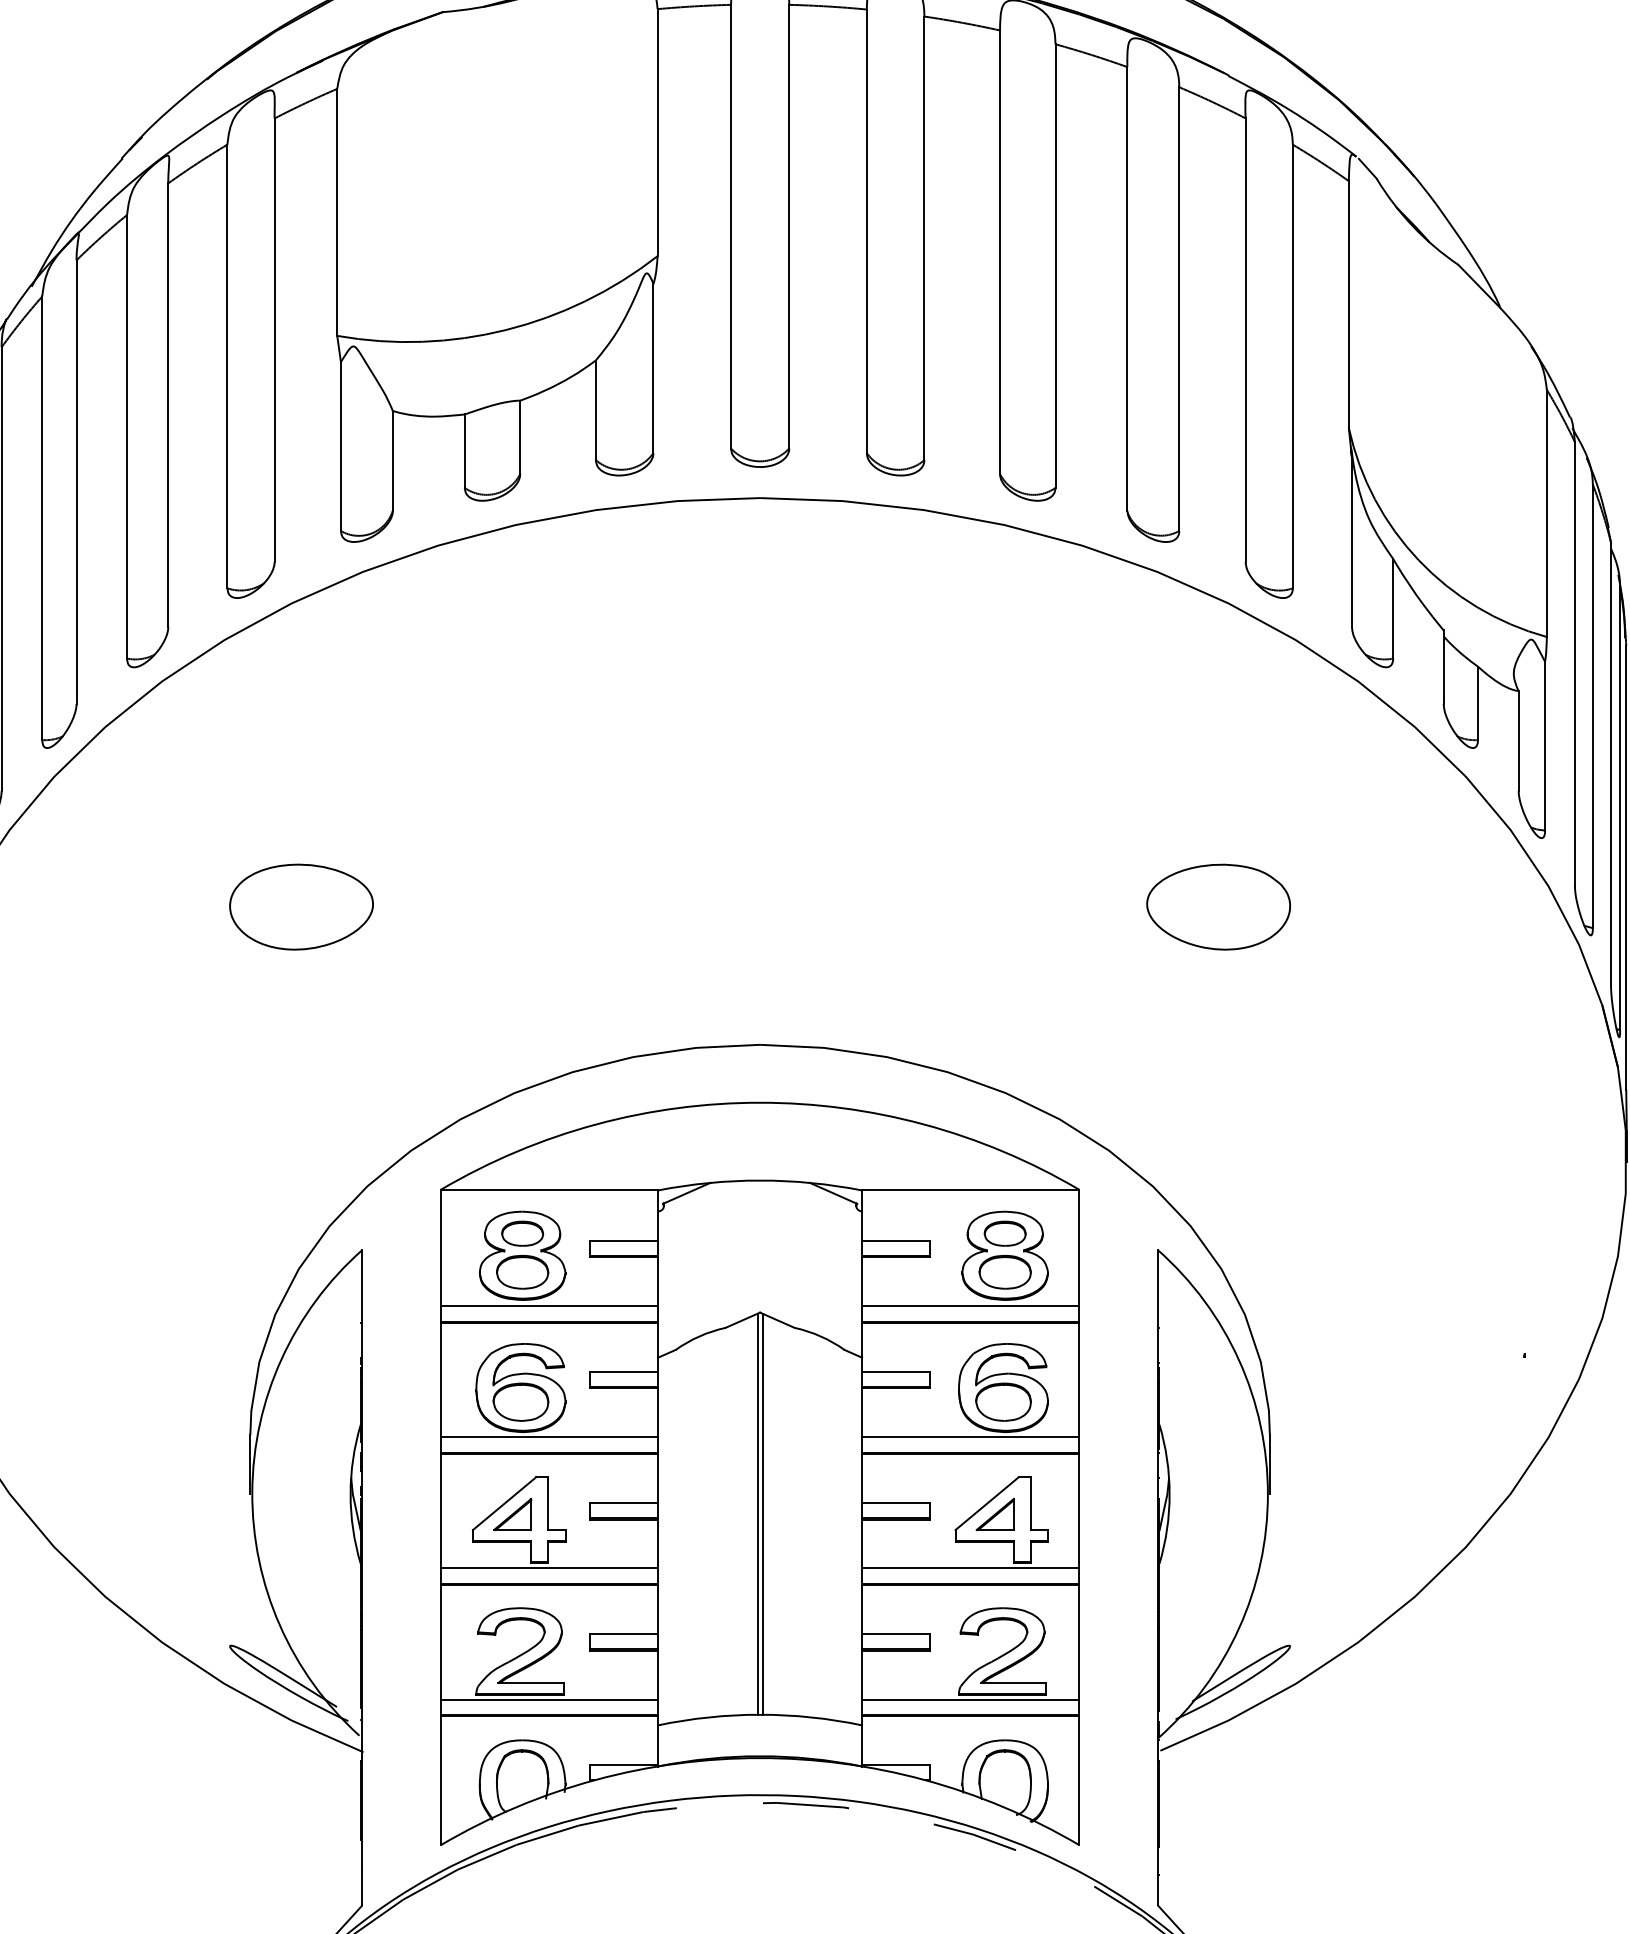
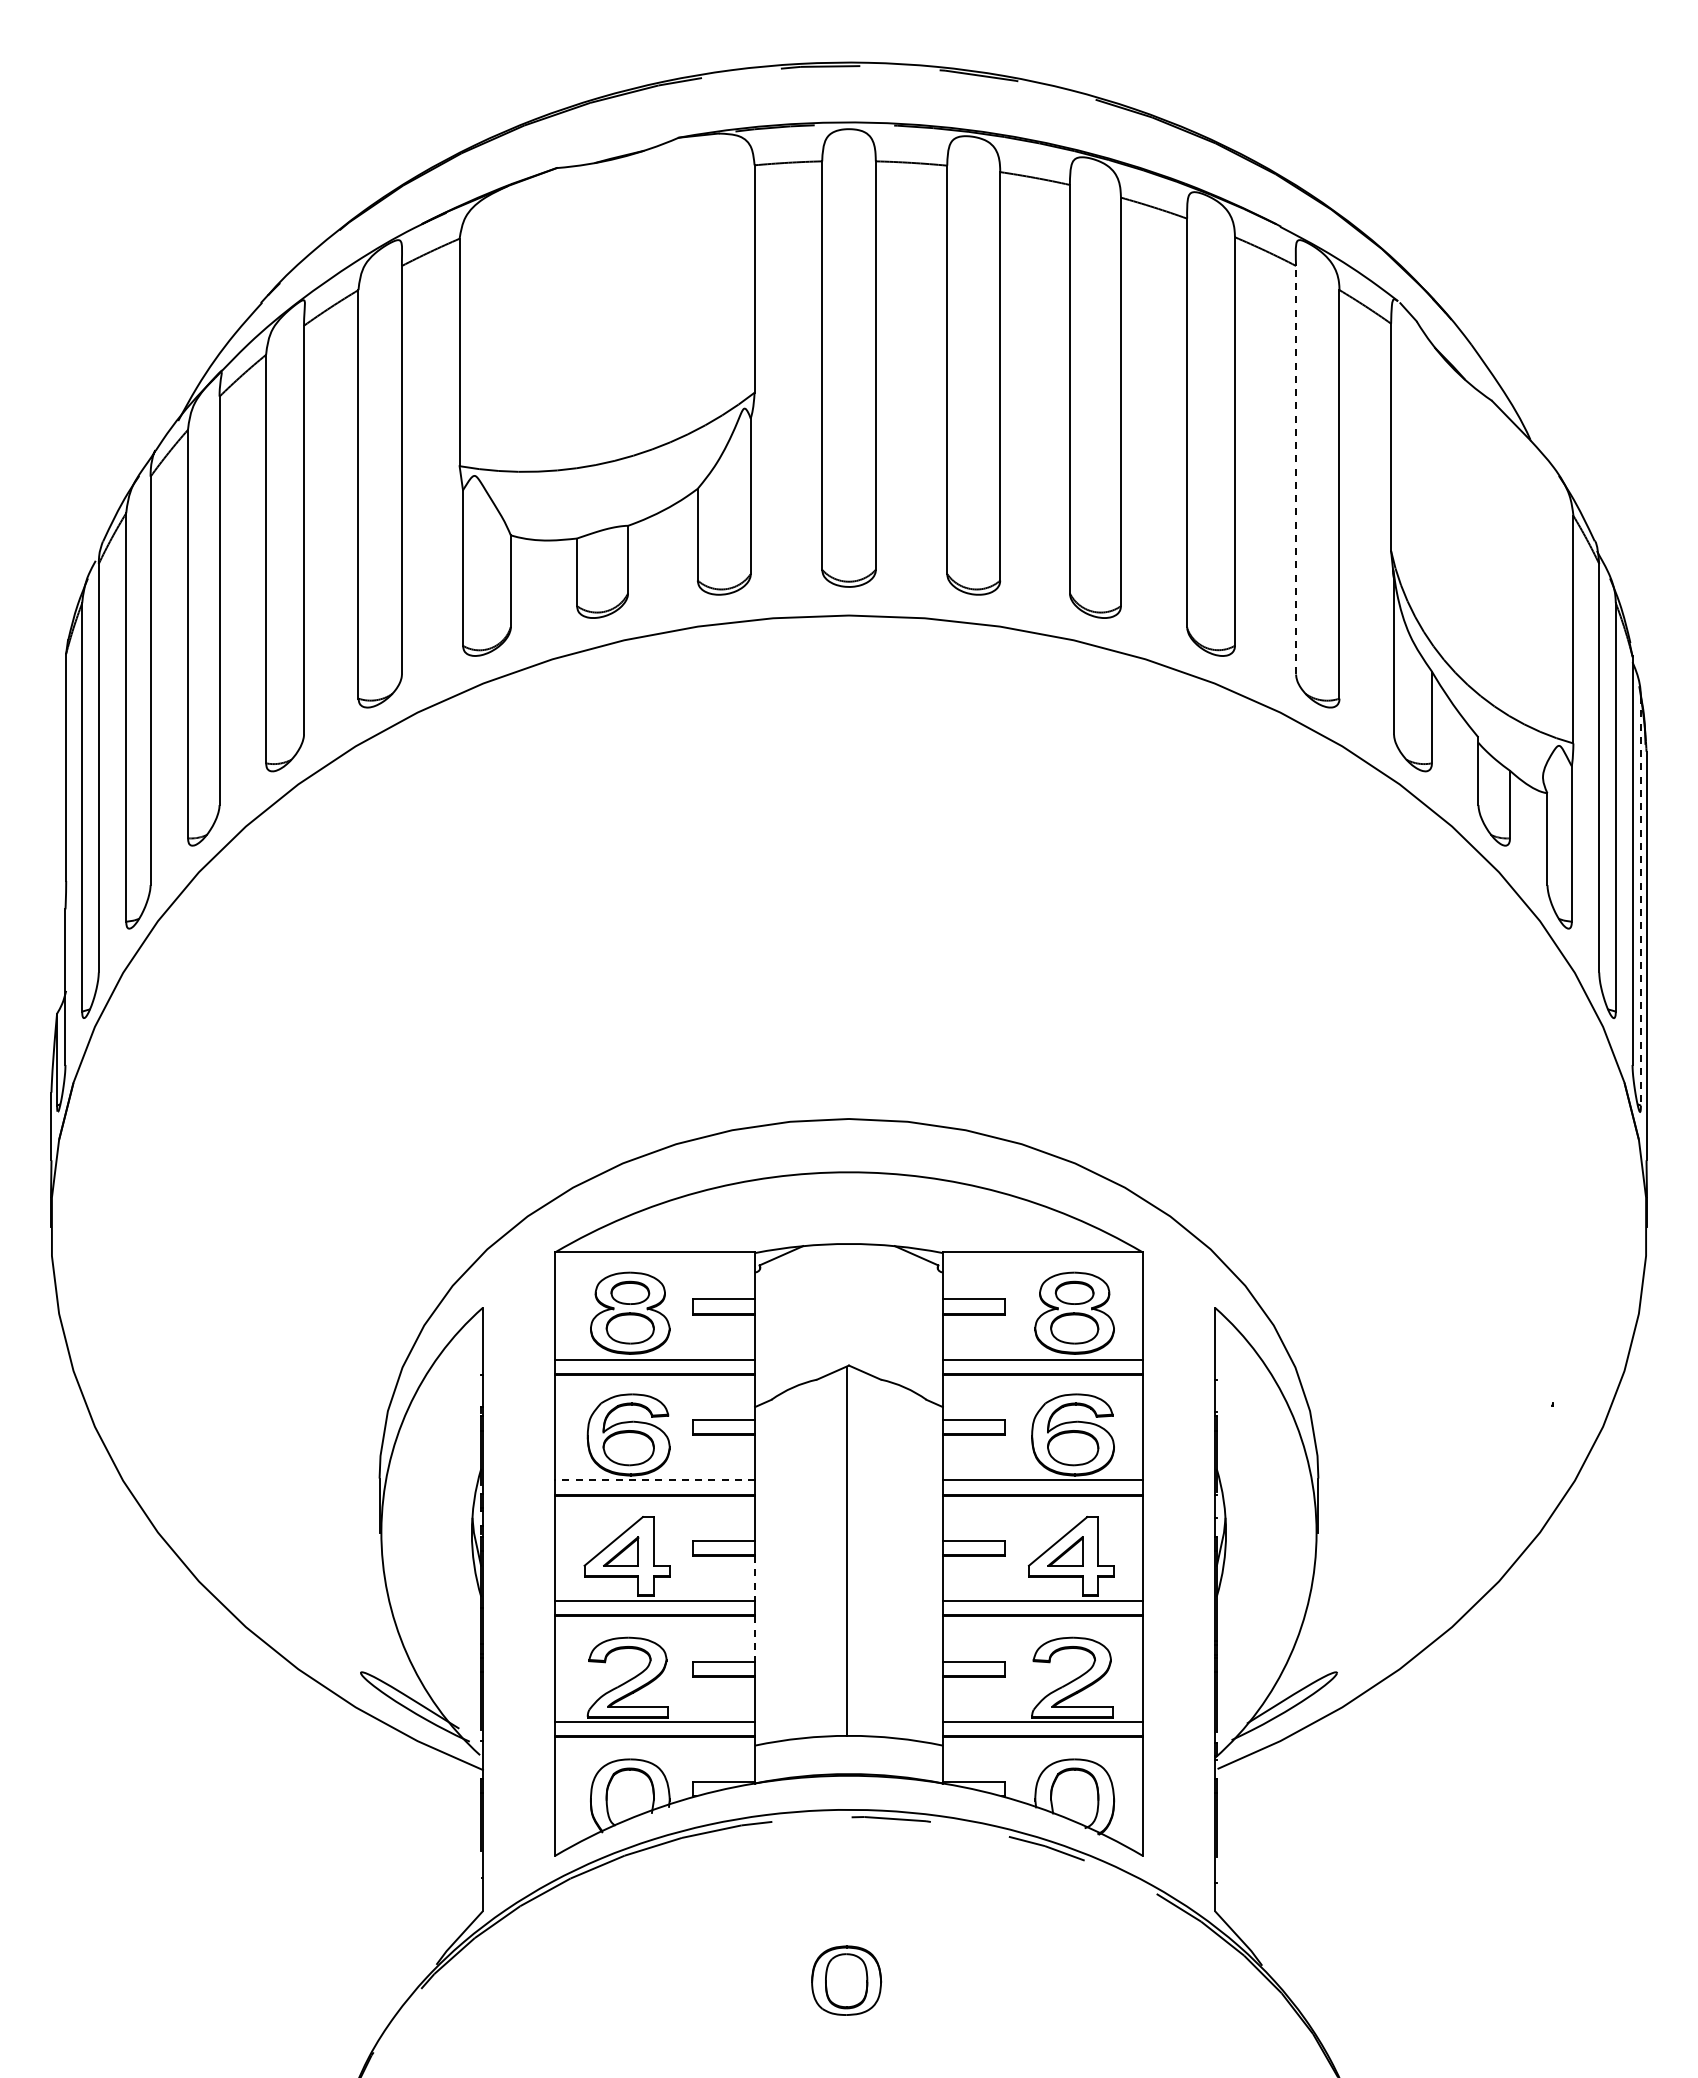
line: (1246, 339) -> (1296, 469), solid -> dashed
line: (1619, 808) -> (1640, 901), solid -> dashed
part: (301, 907) -> (426, 992), removed
part: (1217, 907) -> (1270, 992), removed
line: (549, 1437) -> (655, 1480), solid -> dashed
line: (762, 1513) -> (851, 1550), removed
line: (658, 1543) -> (755, 1578), solid -> dashed
line: (658, 1610) -> (755, 1639), solid -> dashed

